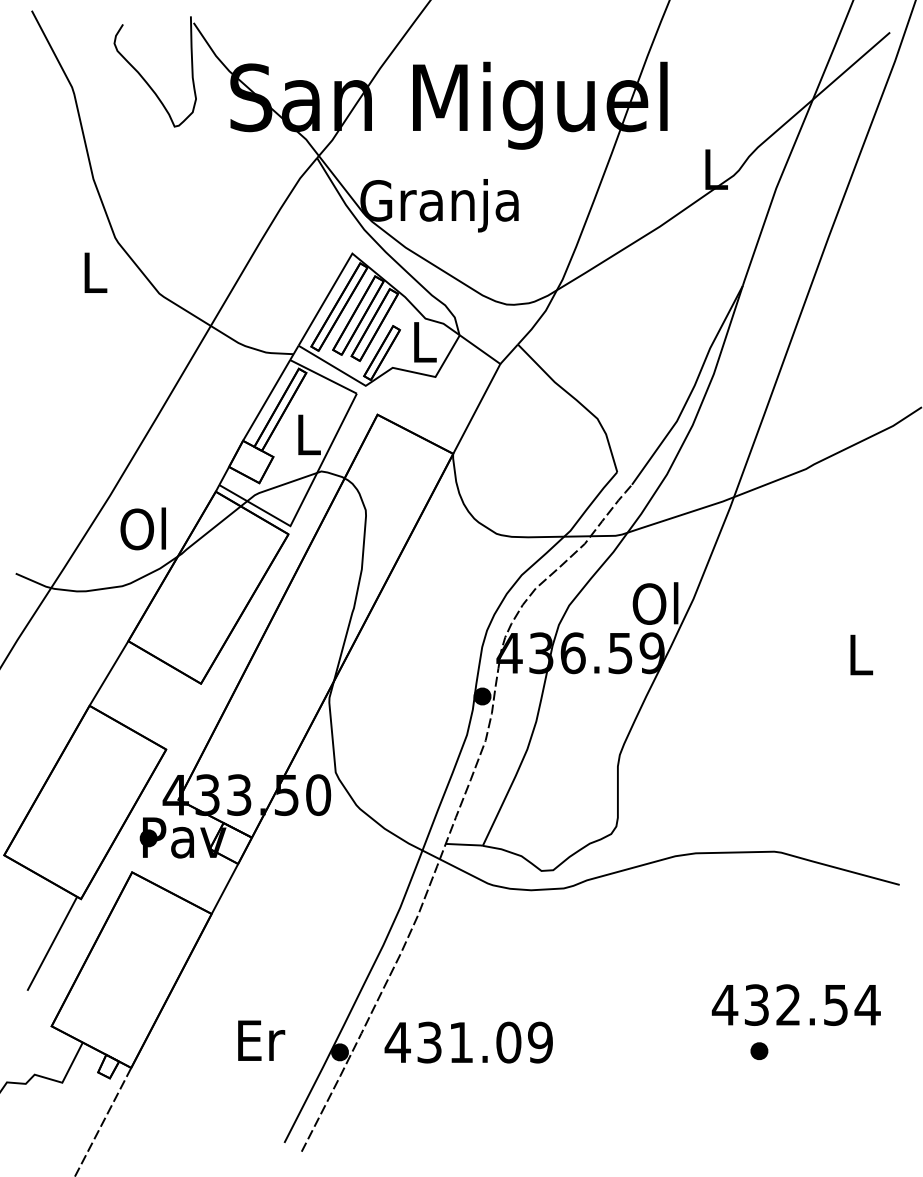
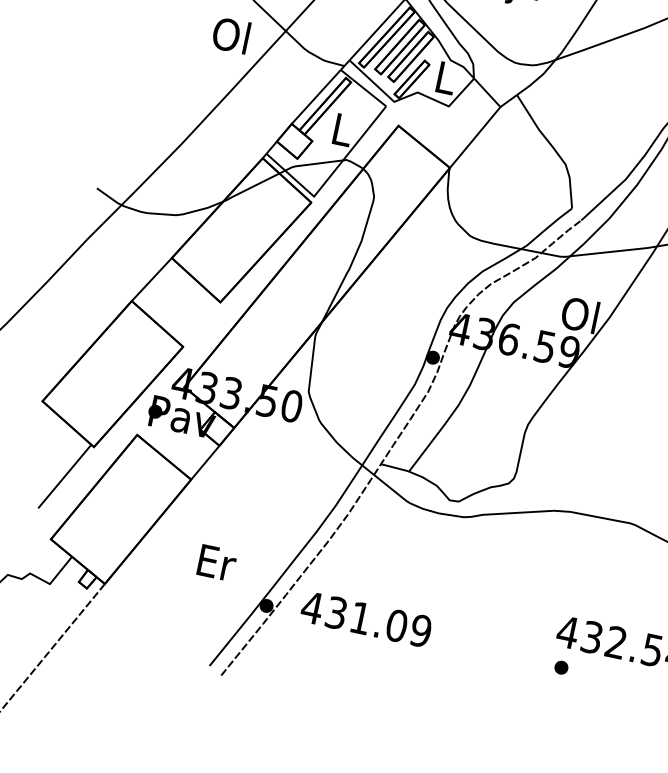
text: (142, 528) -> (230, 34), moved
text: (261, 1040) -> (217, 562), moved
part: (759, 1050) -> (561, 667), moved

